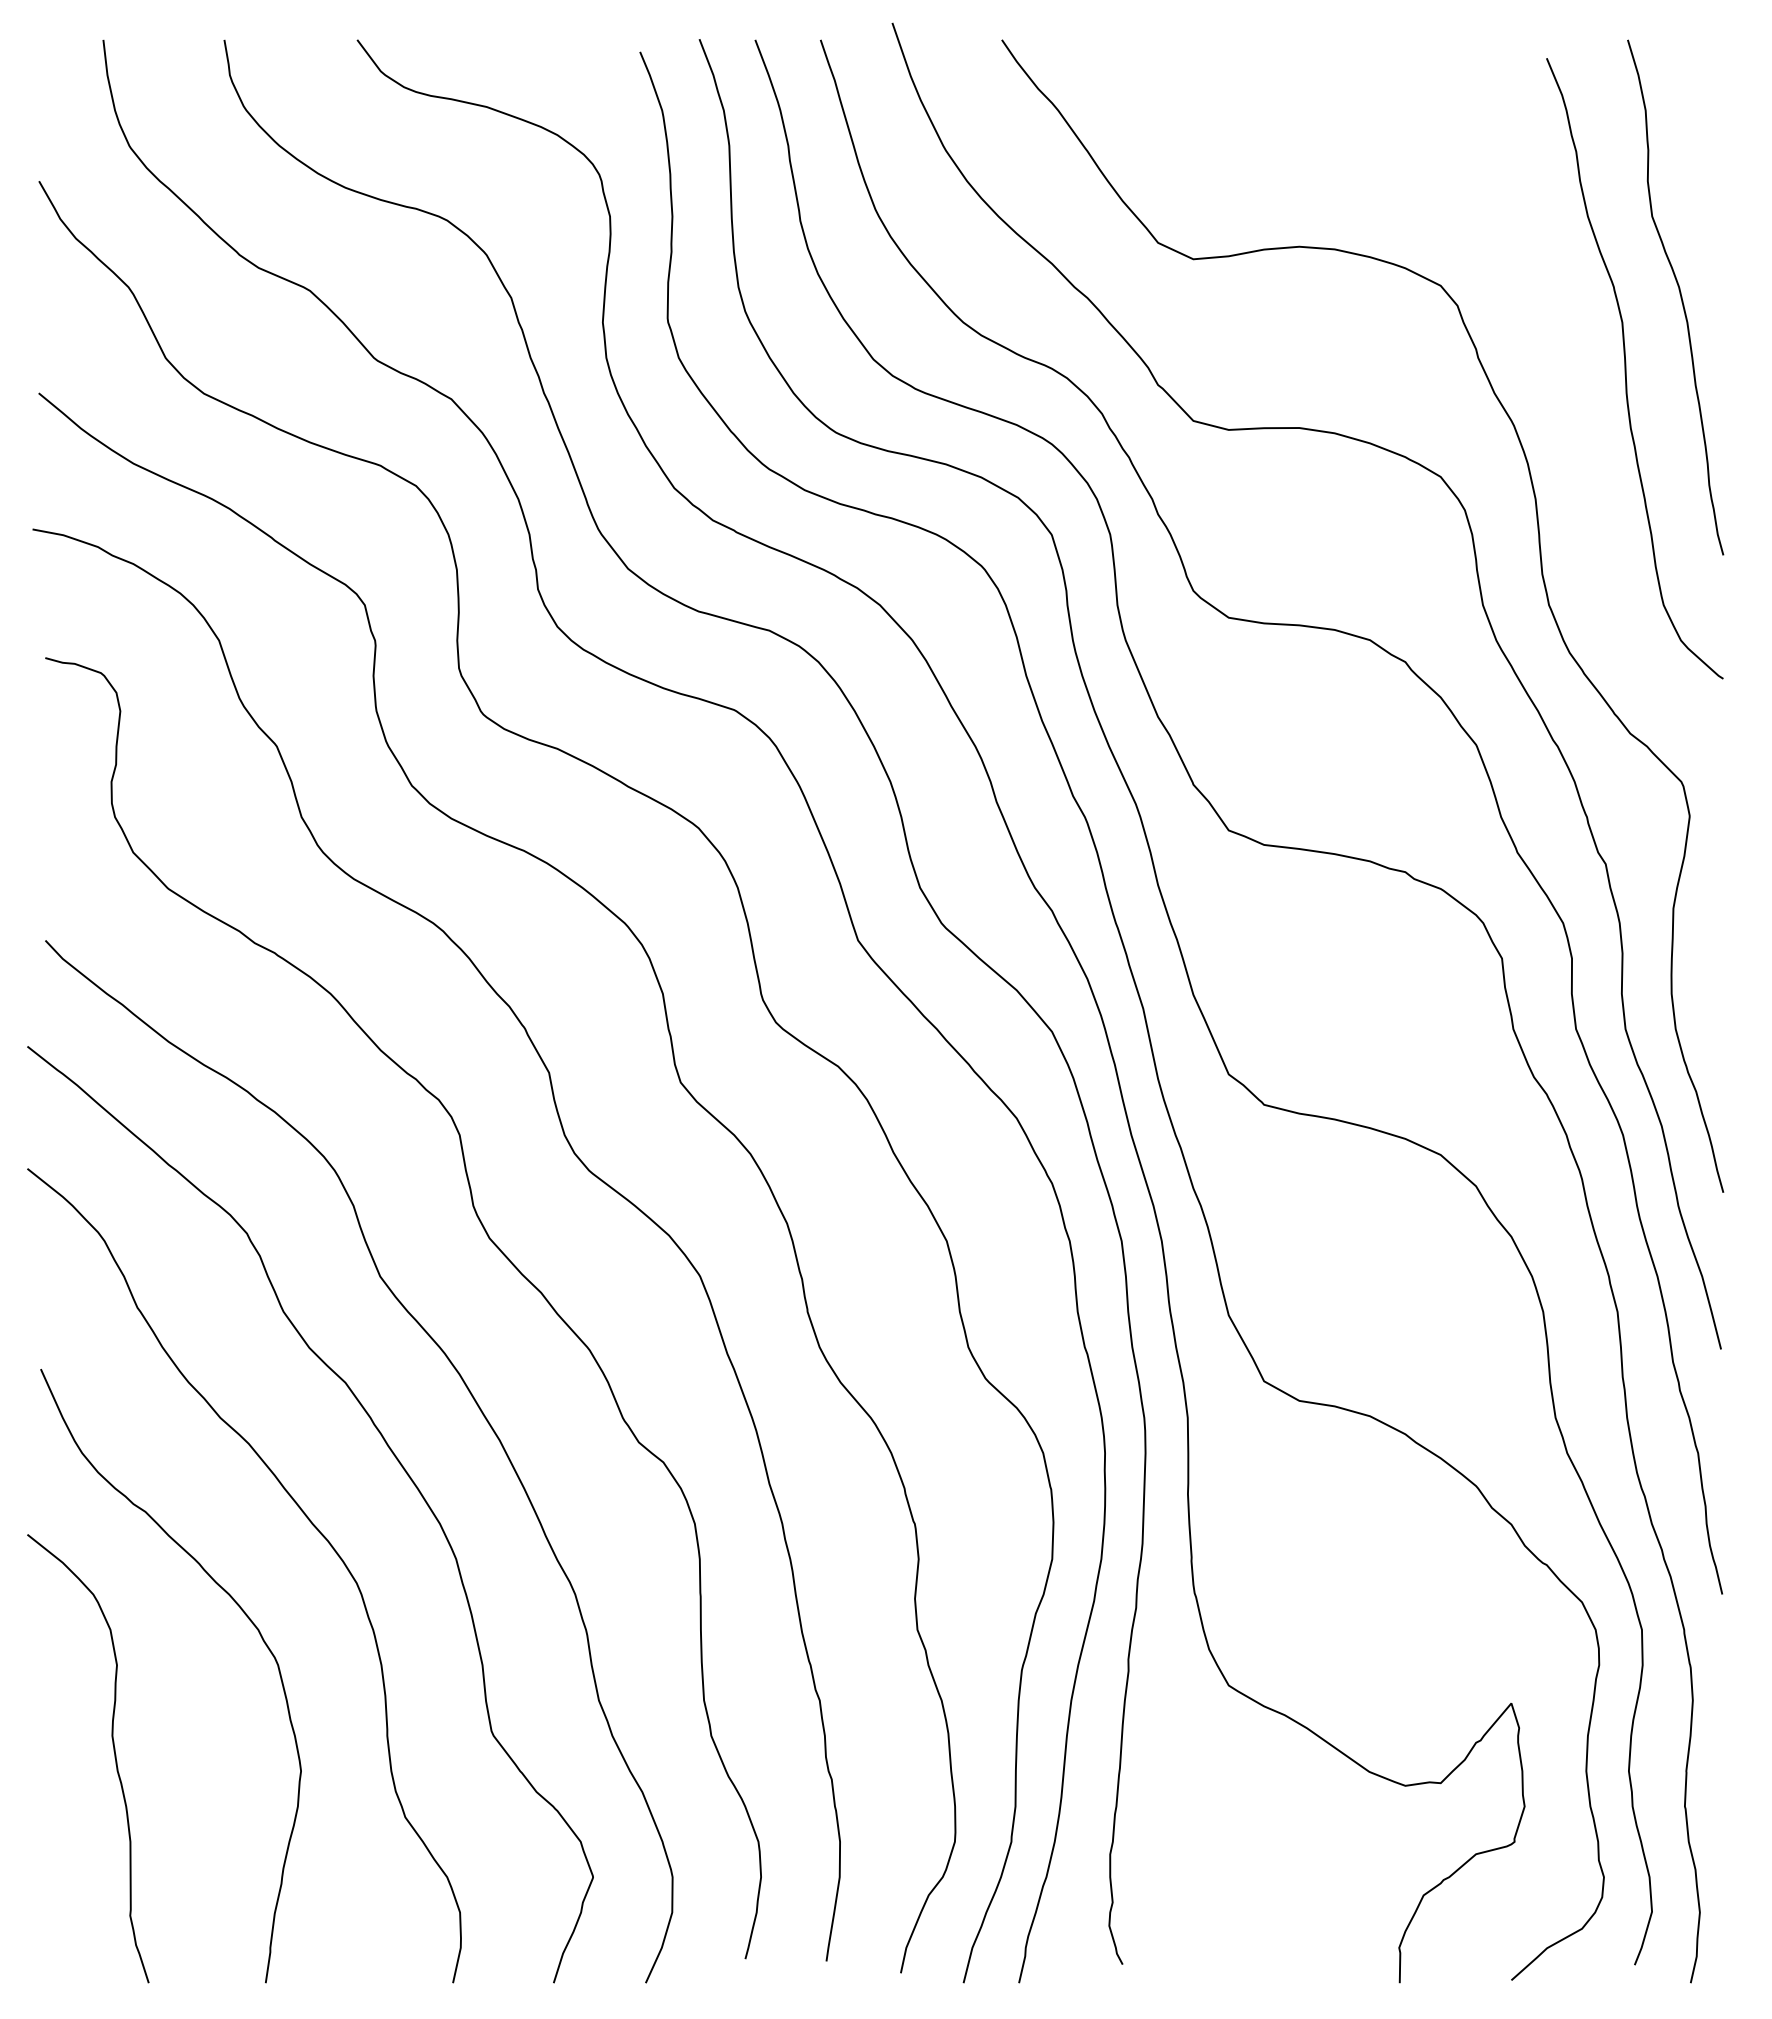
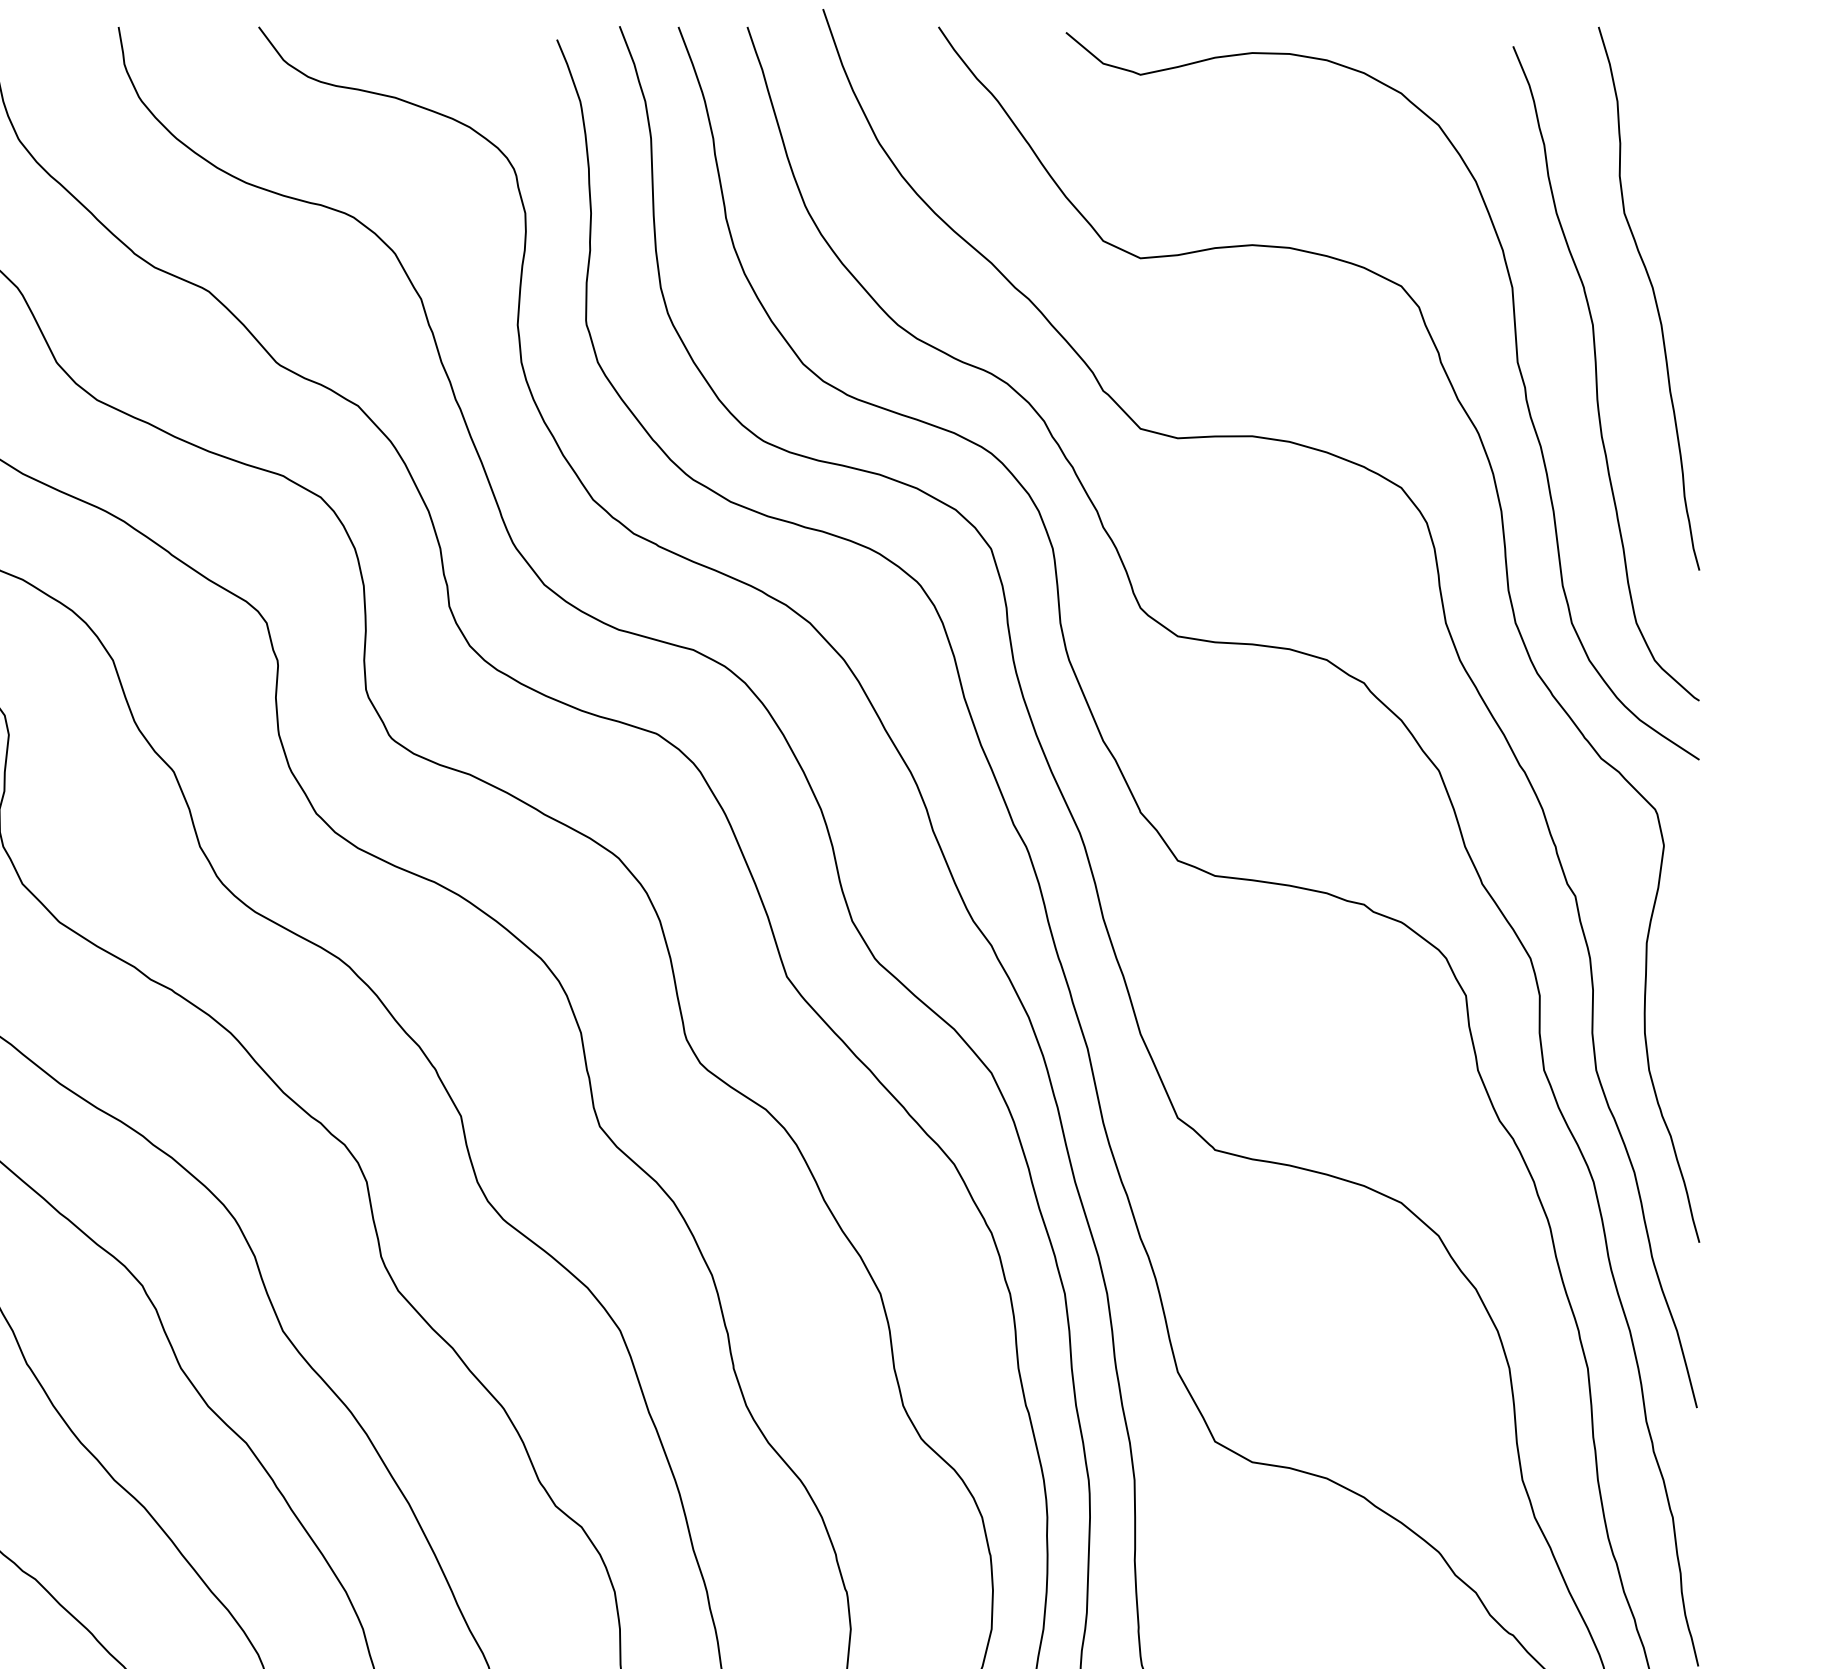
curve: (1550, 360) -> (1517, 365), added

